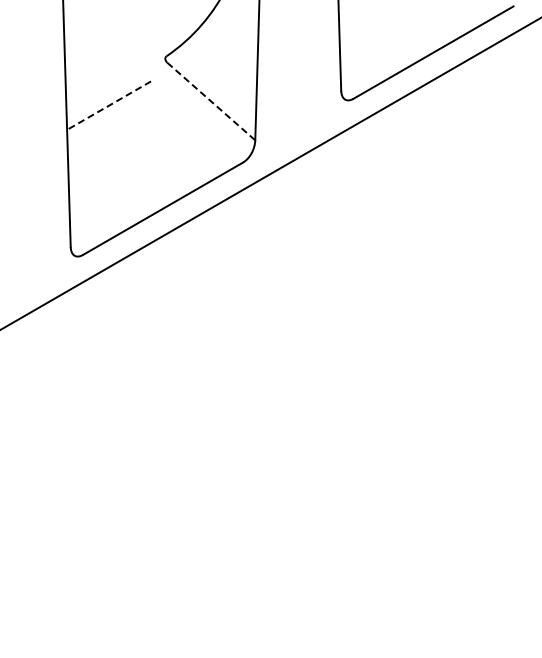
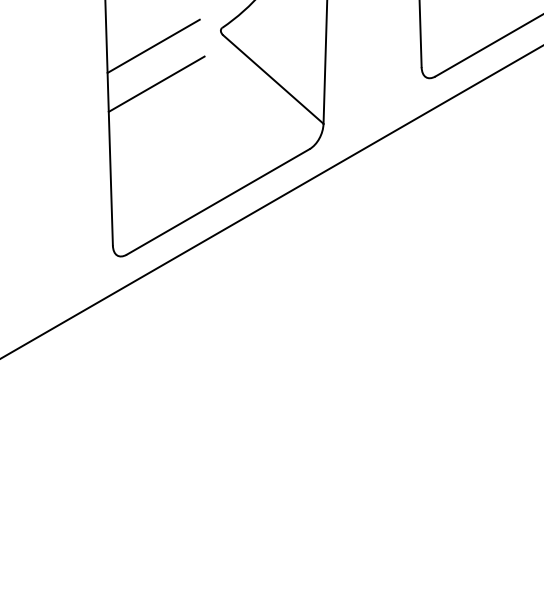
line: (106, 72) -> (153, 46), added
line: (211, 101) -> (273, 79), dashed -> solid
line: (108, 105) -> (156, 84), dashed -> solid

